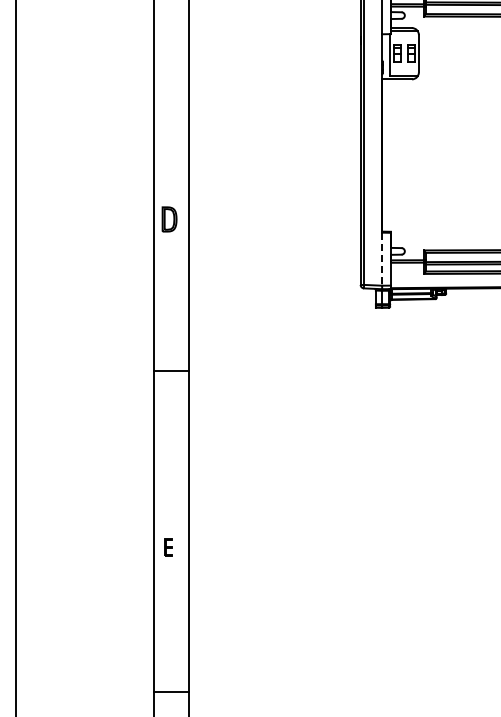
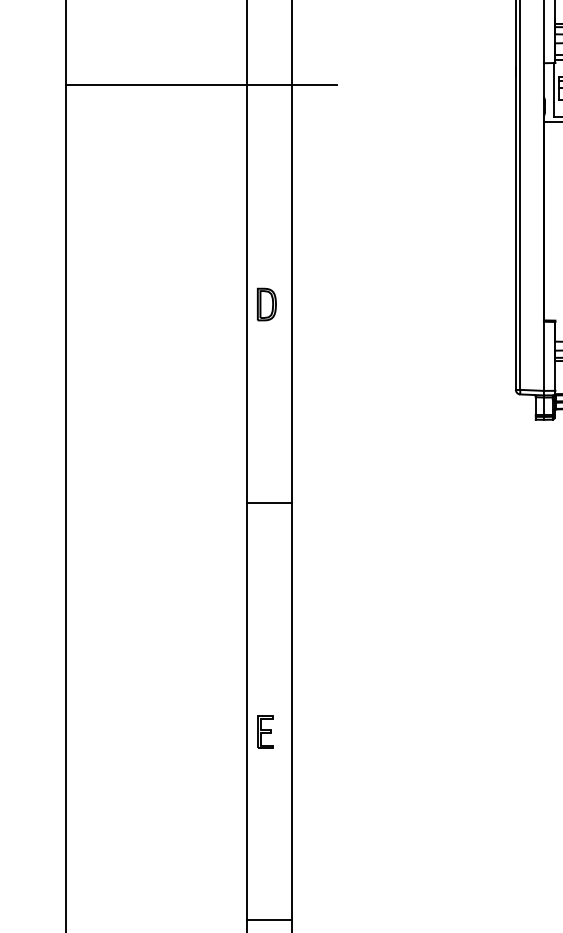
line: (119, 51) -> (201, 85), added
line: (382, 259) -> (544, 356), dashed -> solid
part: (168, 547) -> (265, 732), size x1.43

